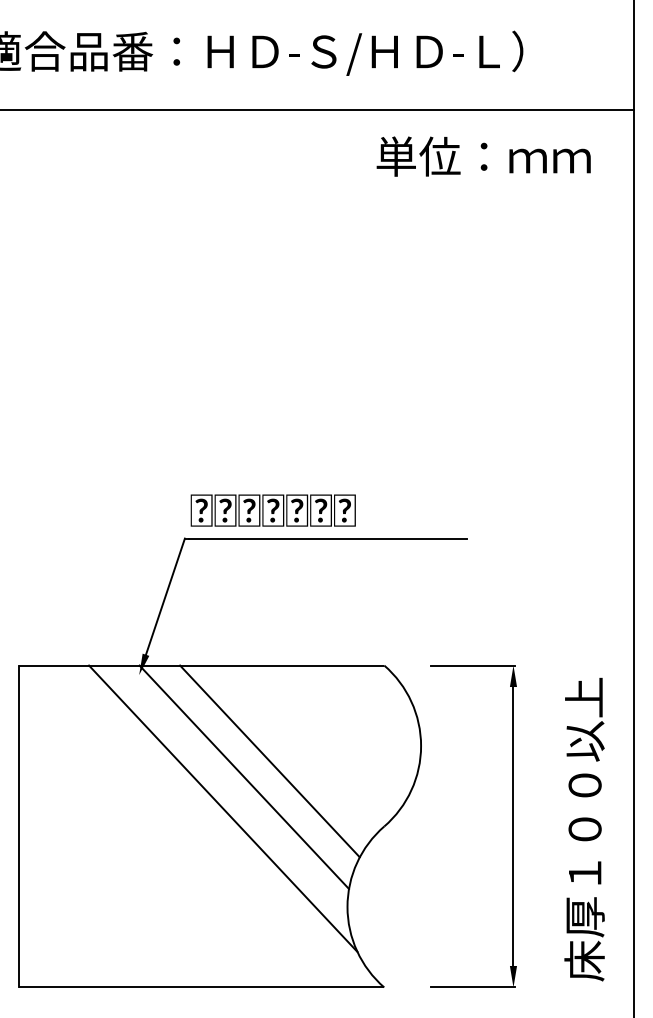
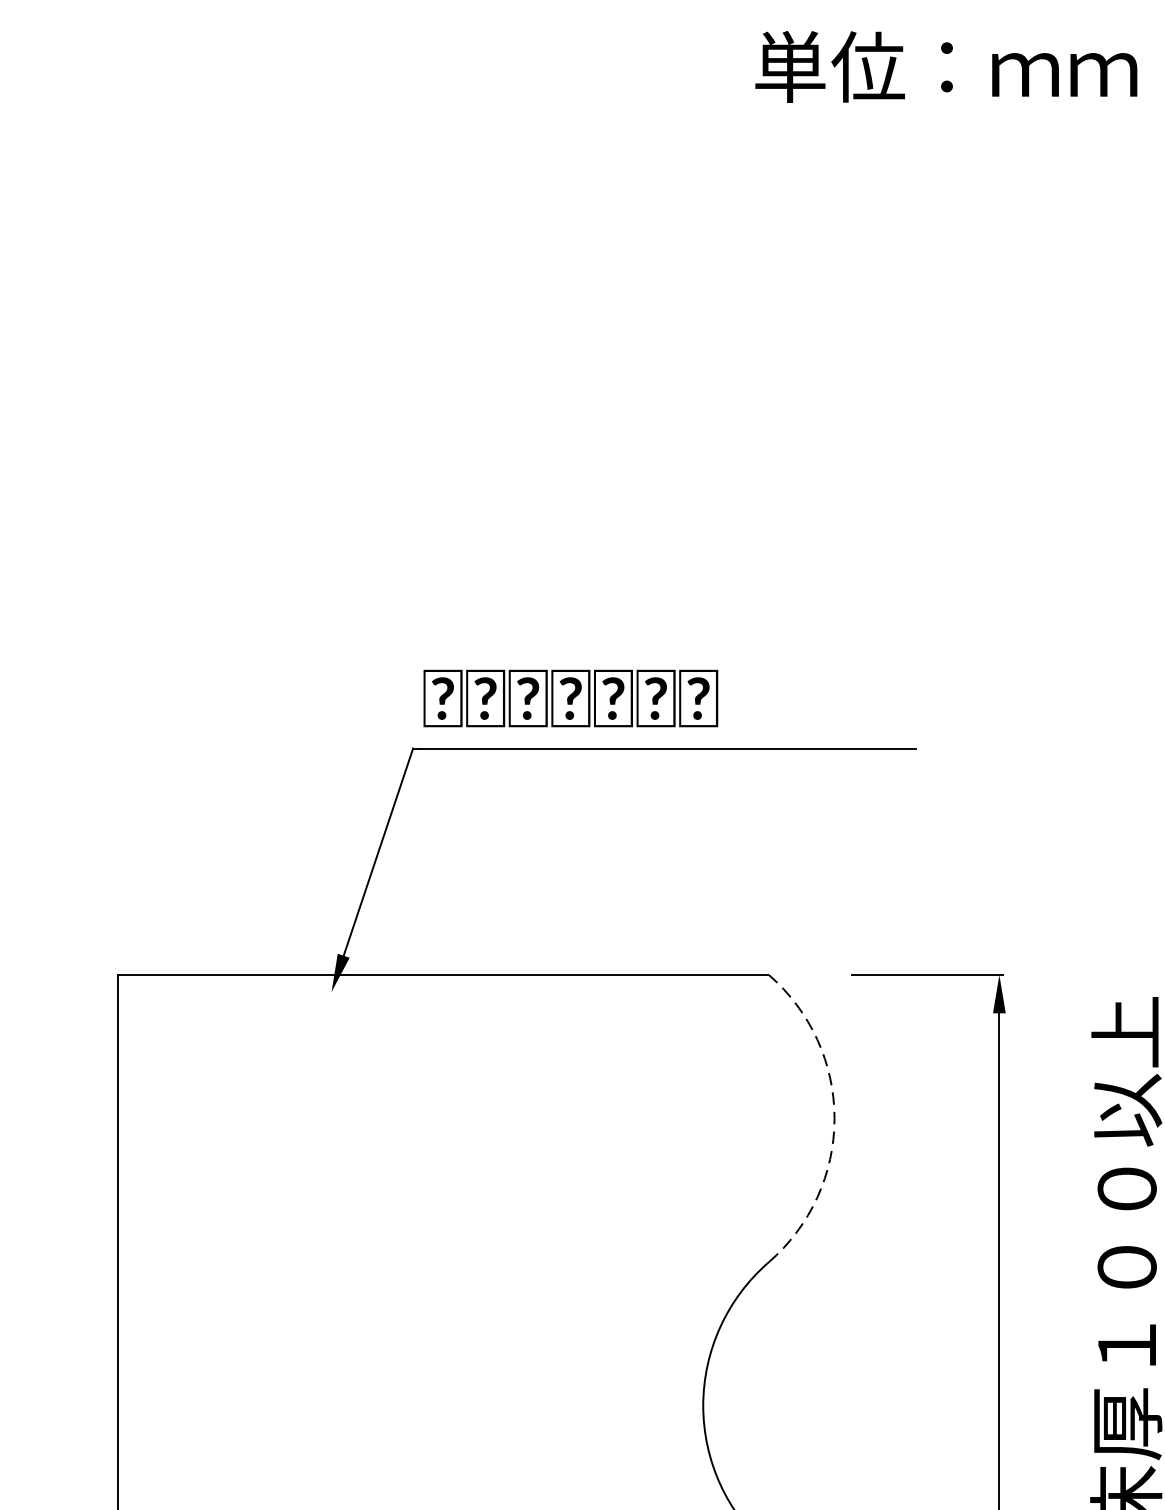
arc: (421, 746) -> (835, 1119), solid -> dashed
line: (269, 761) -> (564, 1146), removed
line: (244, 777) -> (519, 1174), removed
line: (223, 808) -> (481, 1230), removed

